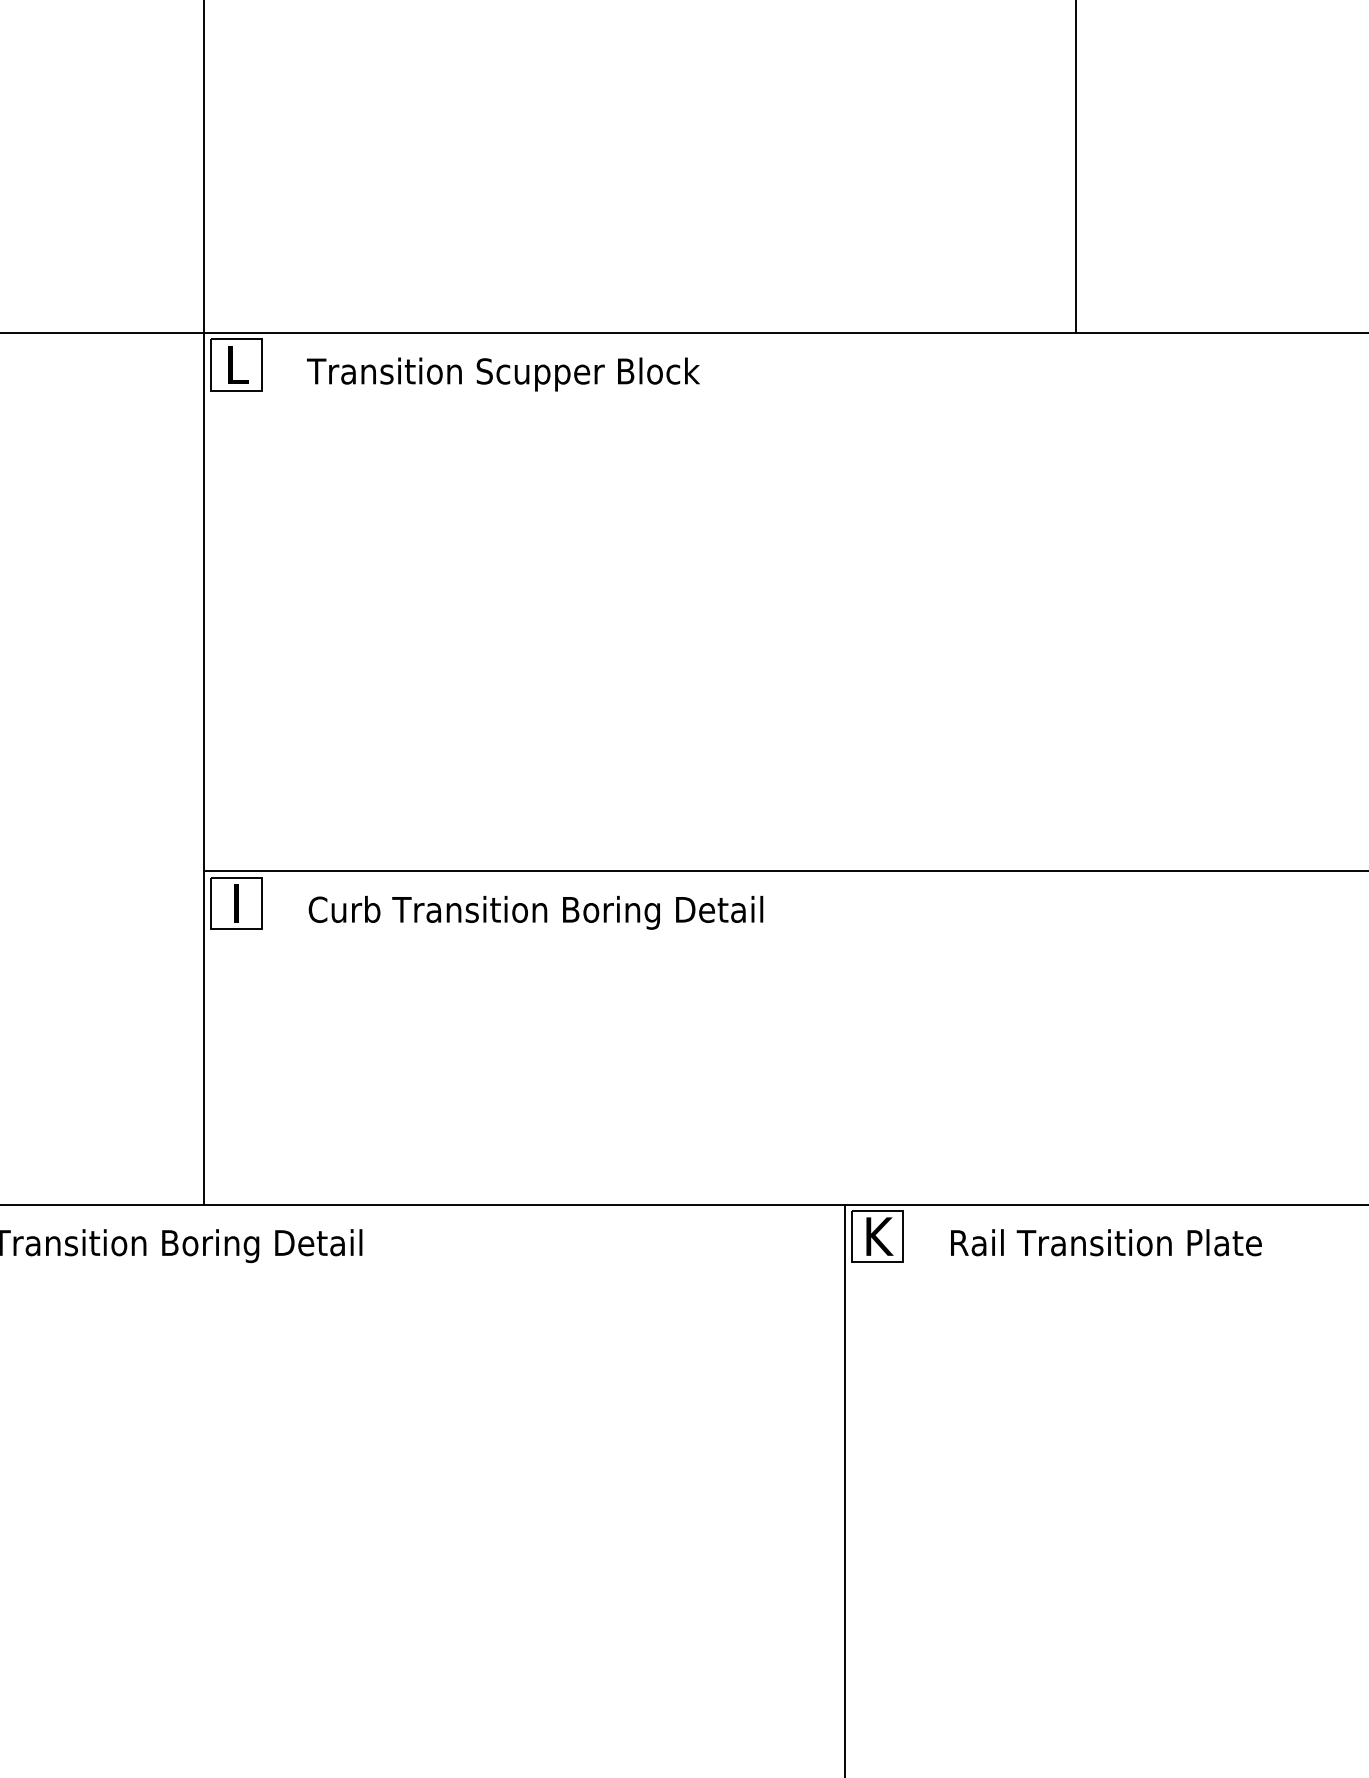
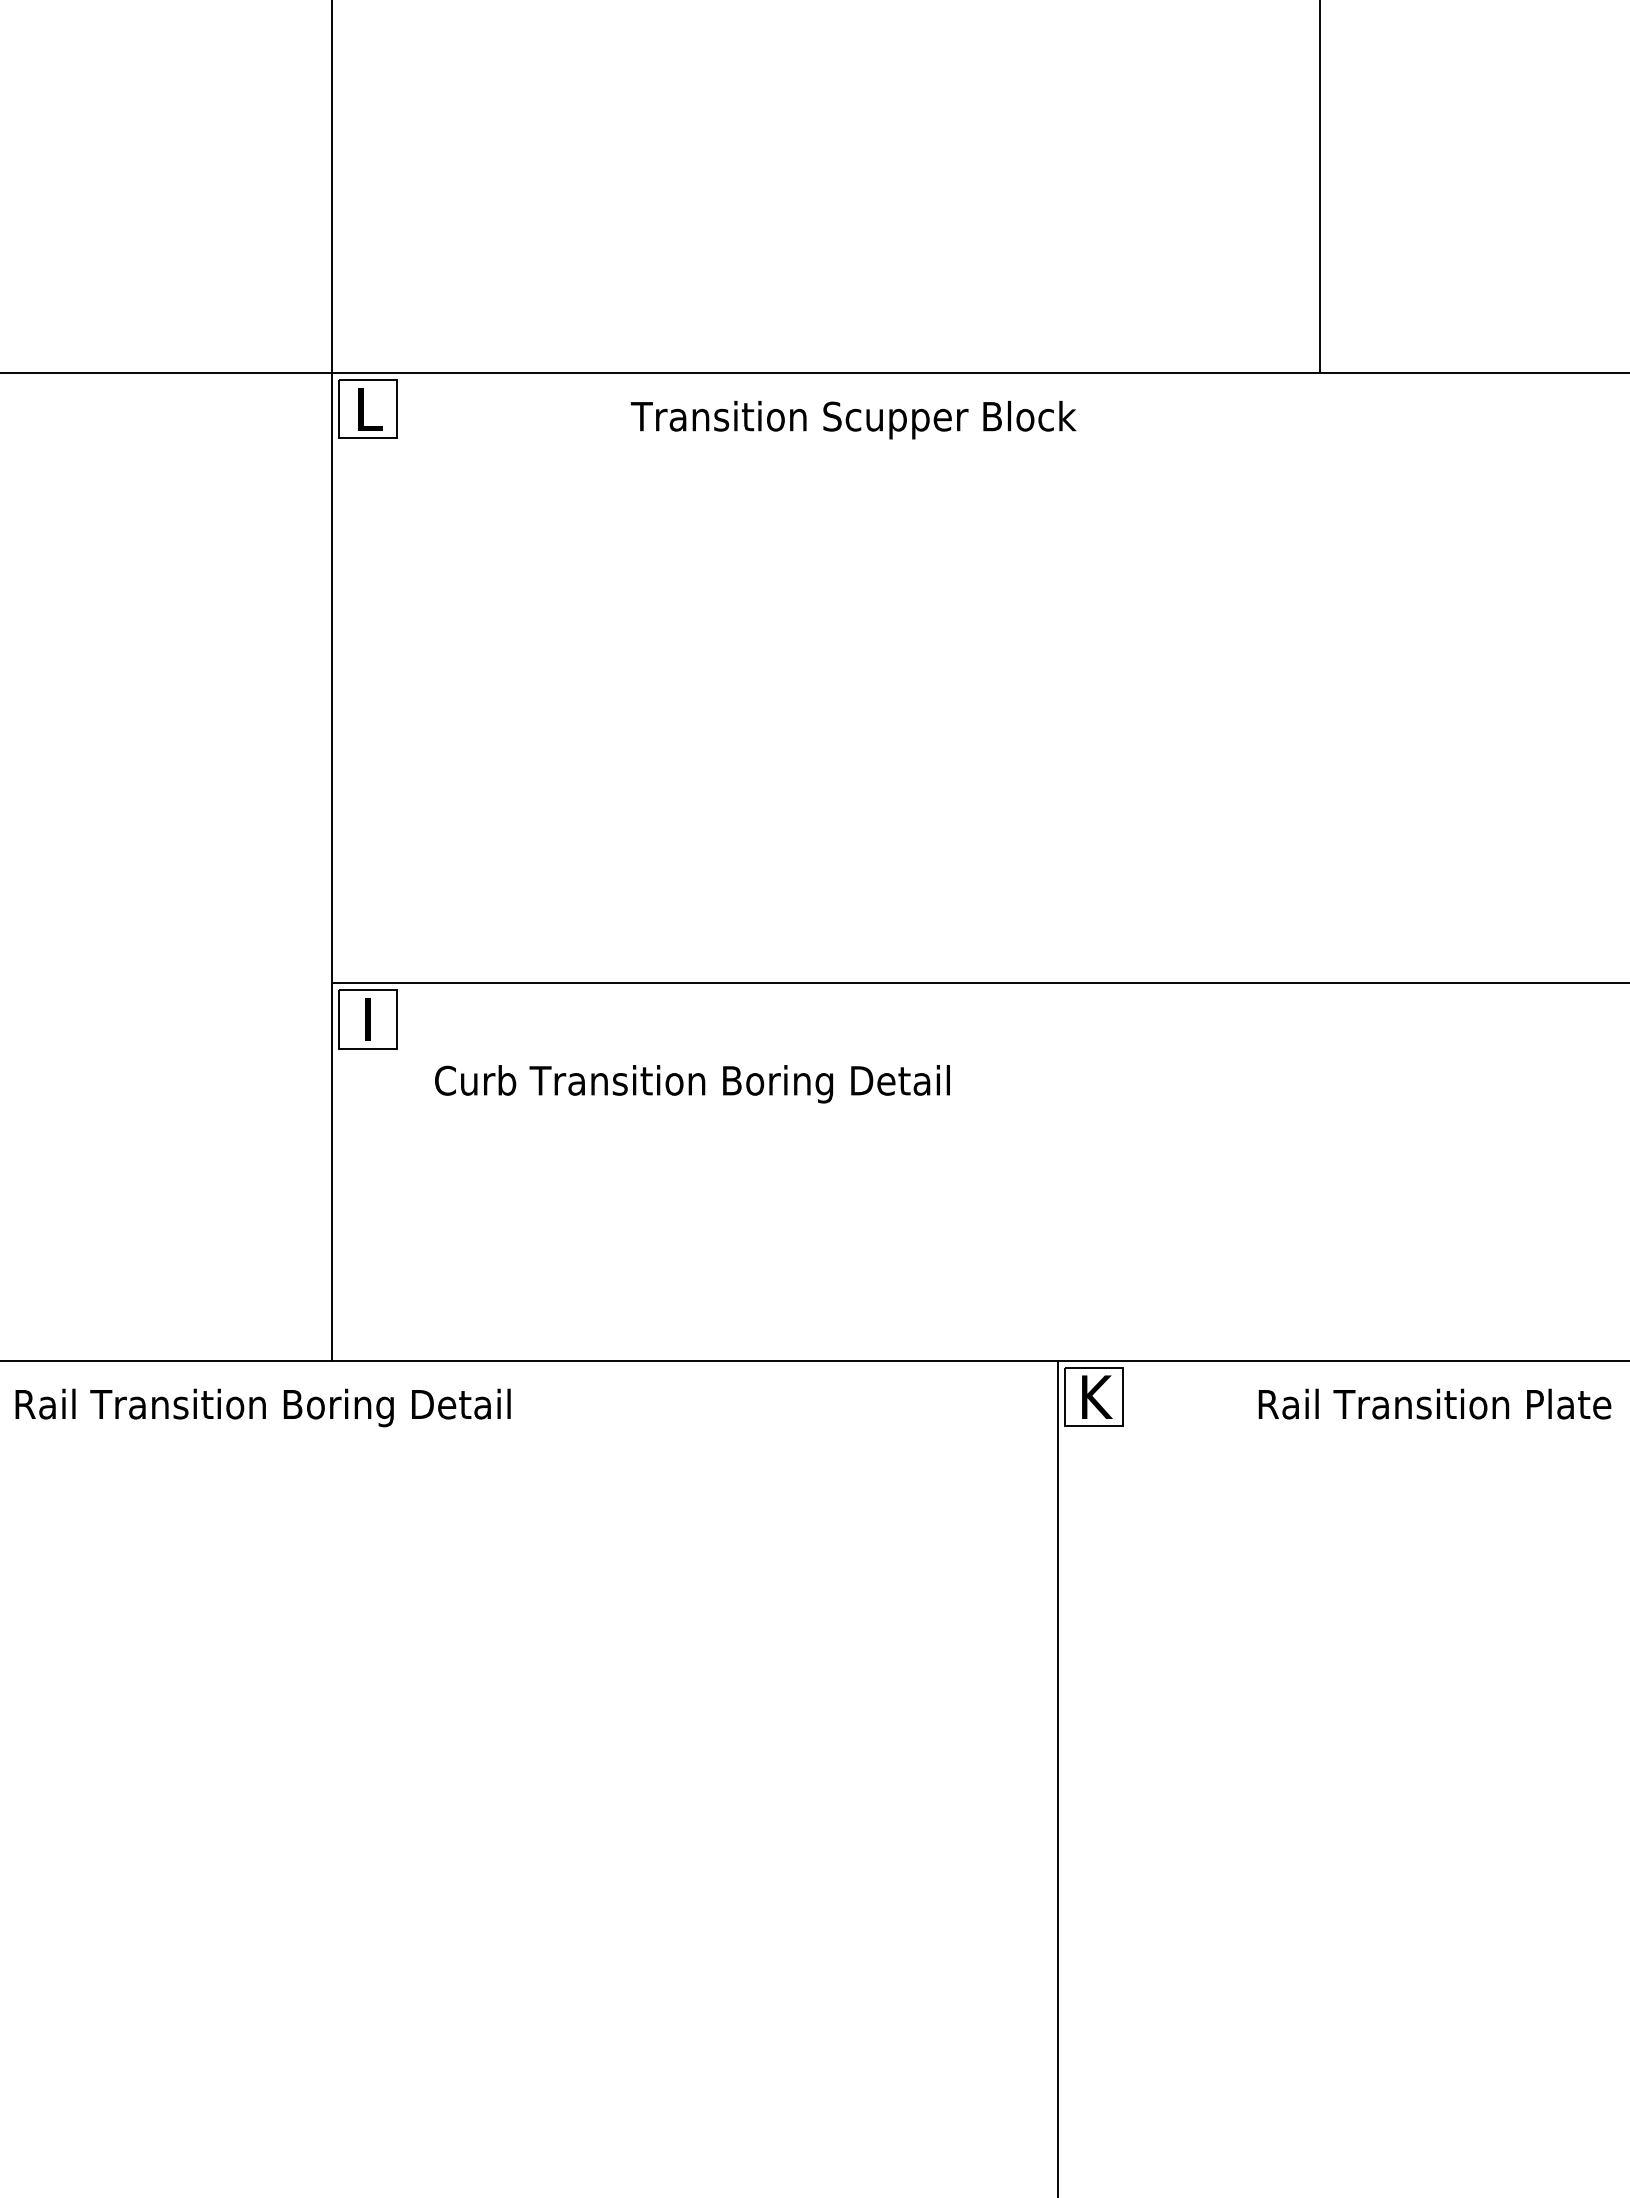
text: (503, 374) -> (853, 420), moved
text: (535, 913) -> (692, 1084), moved
text: (1105, 1242) -> (1434, 1403), moved

